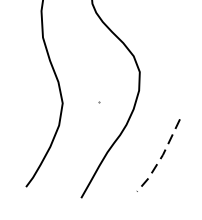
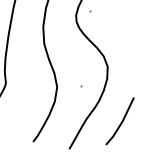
line: (160, 158) -> (121, 123), dashed -> solid

